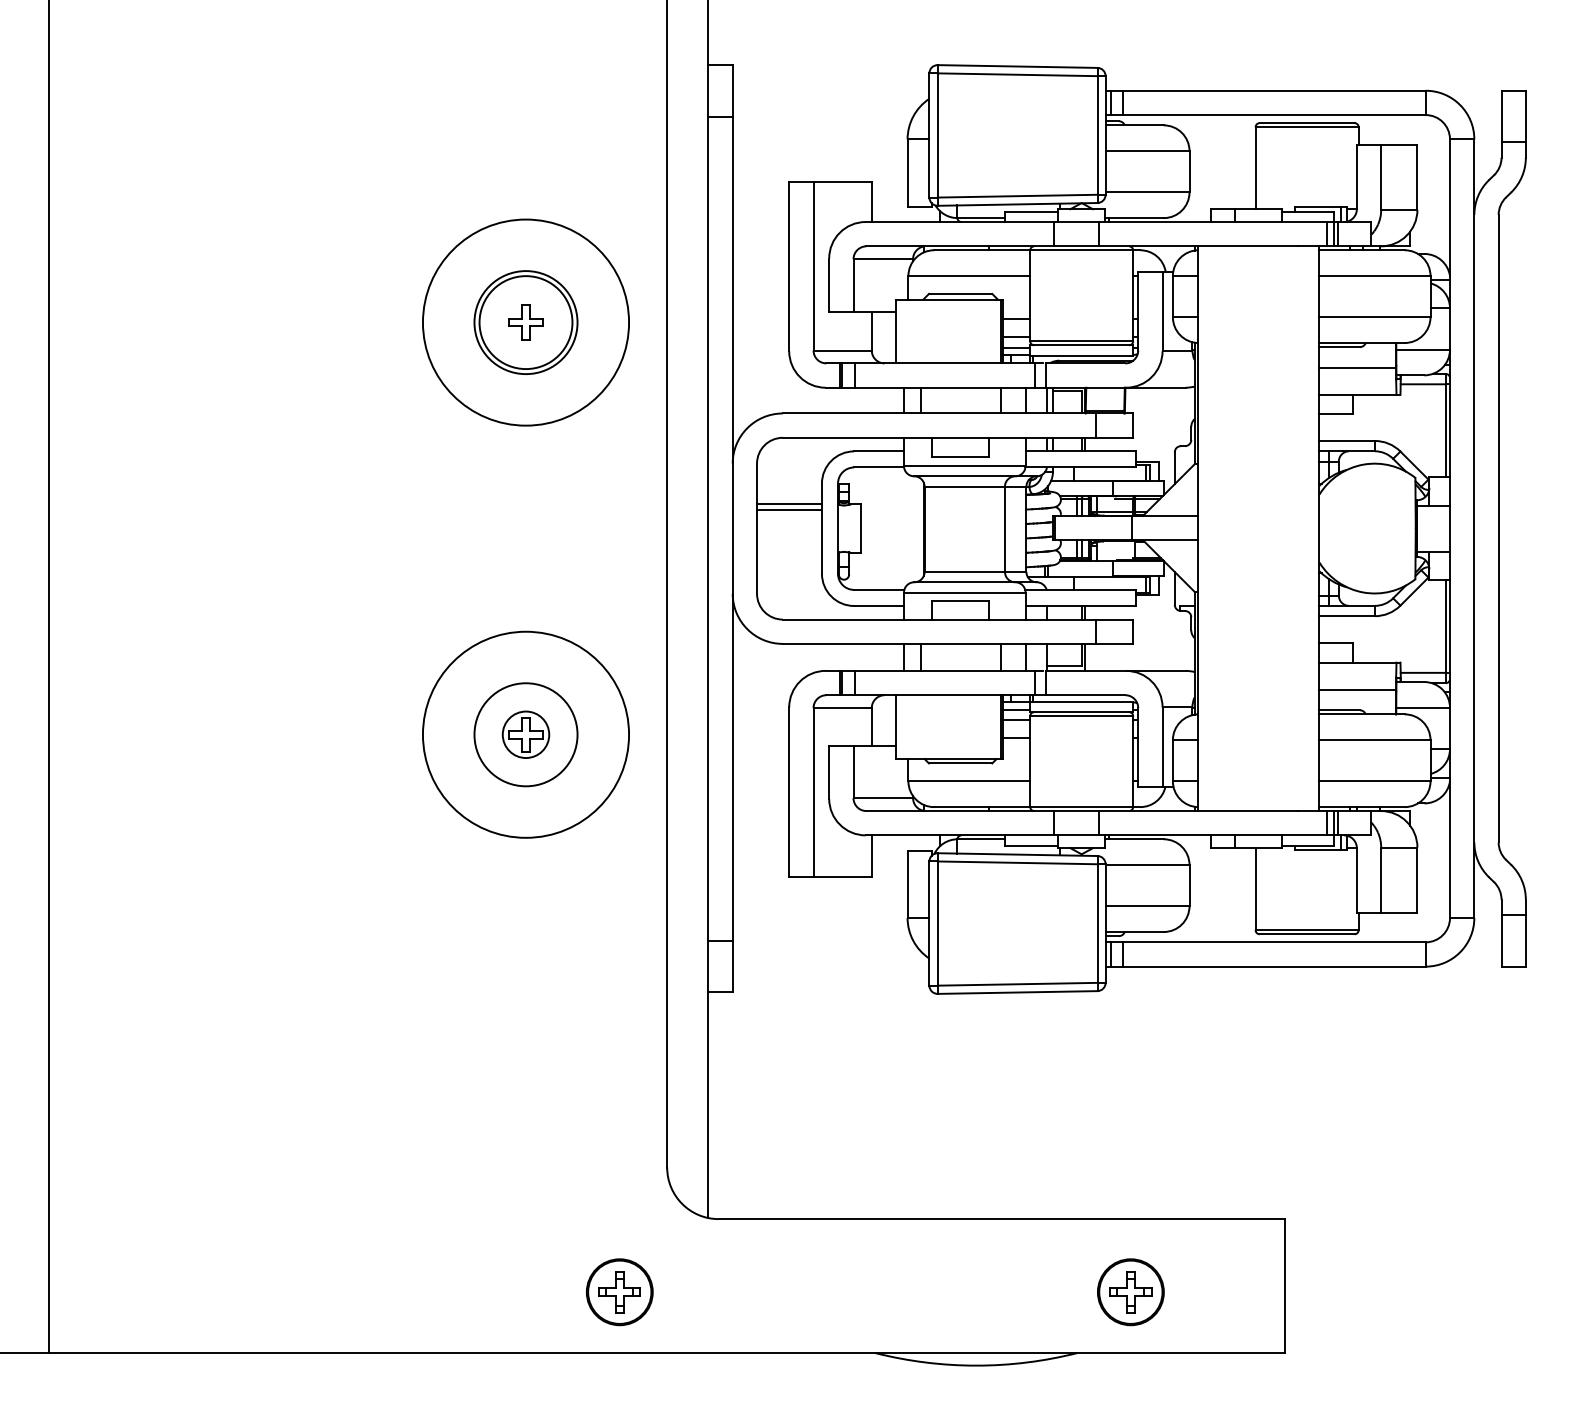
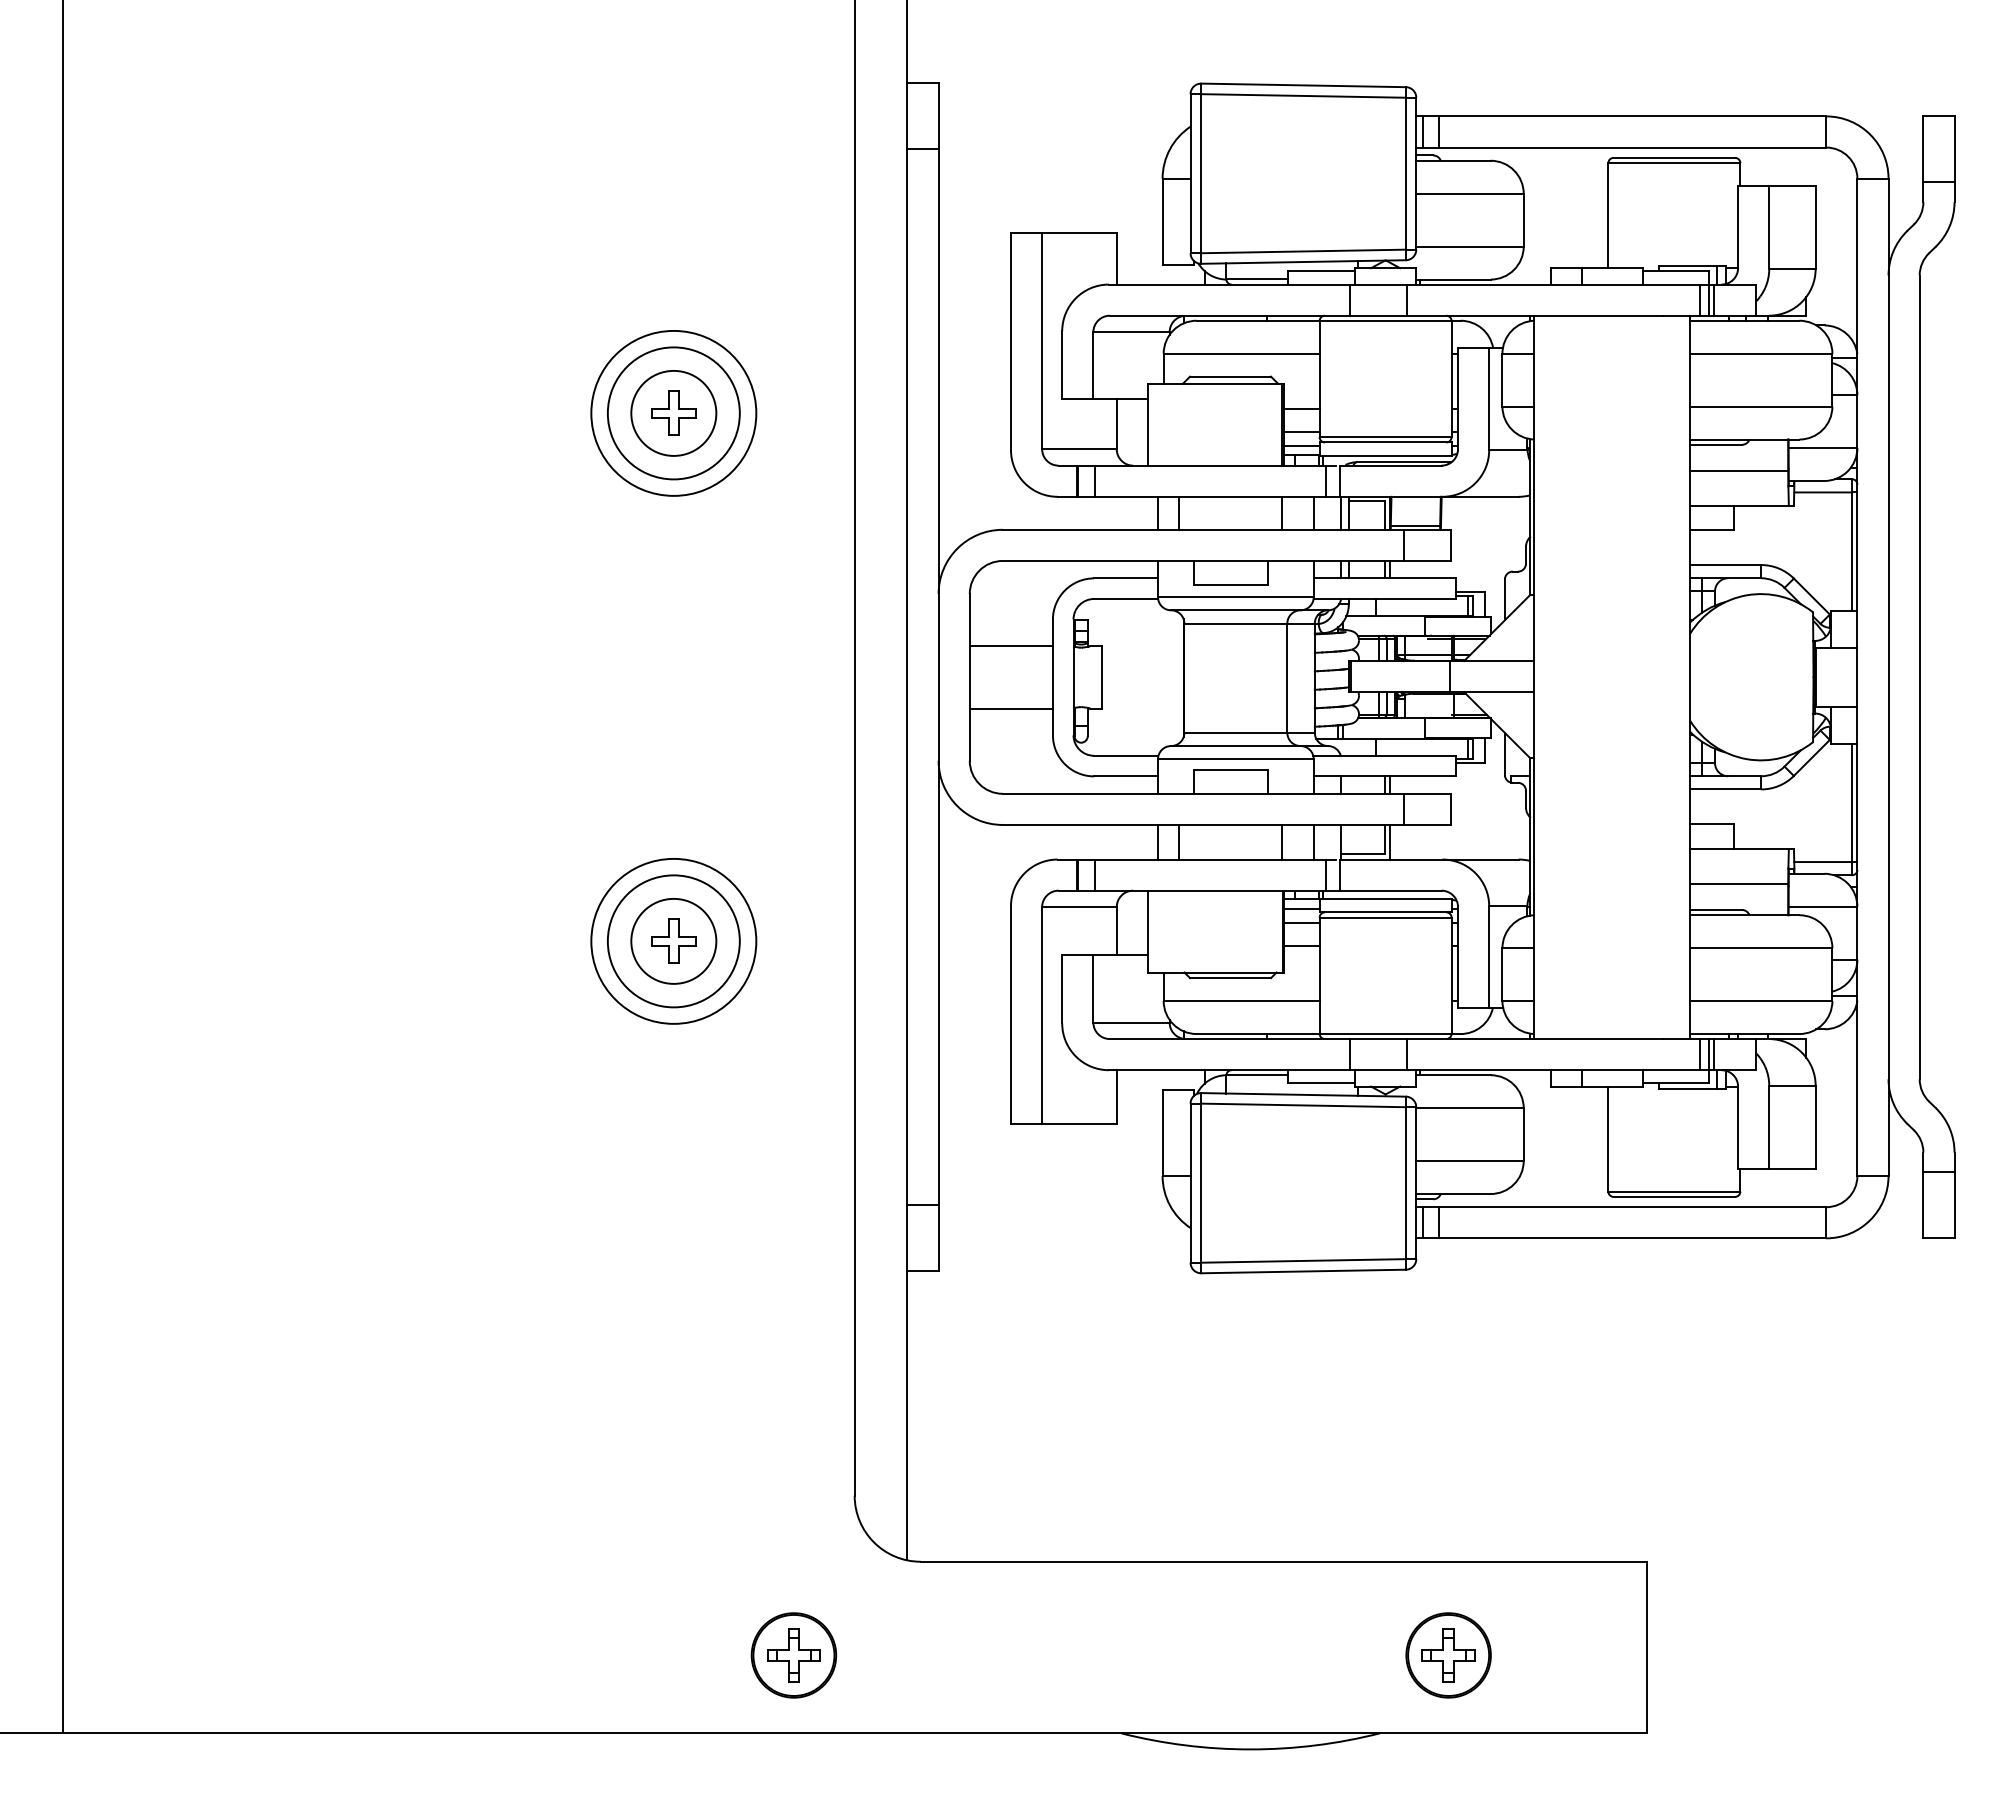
circle: (525, 321) -> (673, 412), size x0.62
circle: (525, 321) -> (673, 412), size x0.71
line: (788, 510) -> (1010, 708), moved
circle: (525, 734) -> (673, 940), size x0.62
circle: (525, 734) -> (673, 940), size x1.43

